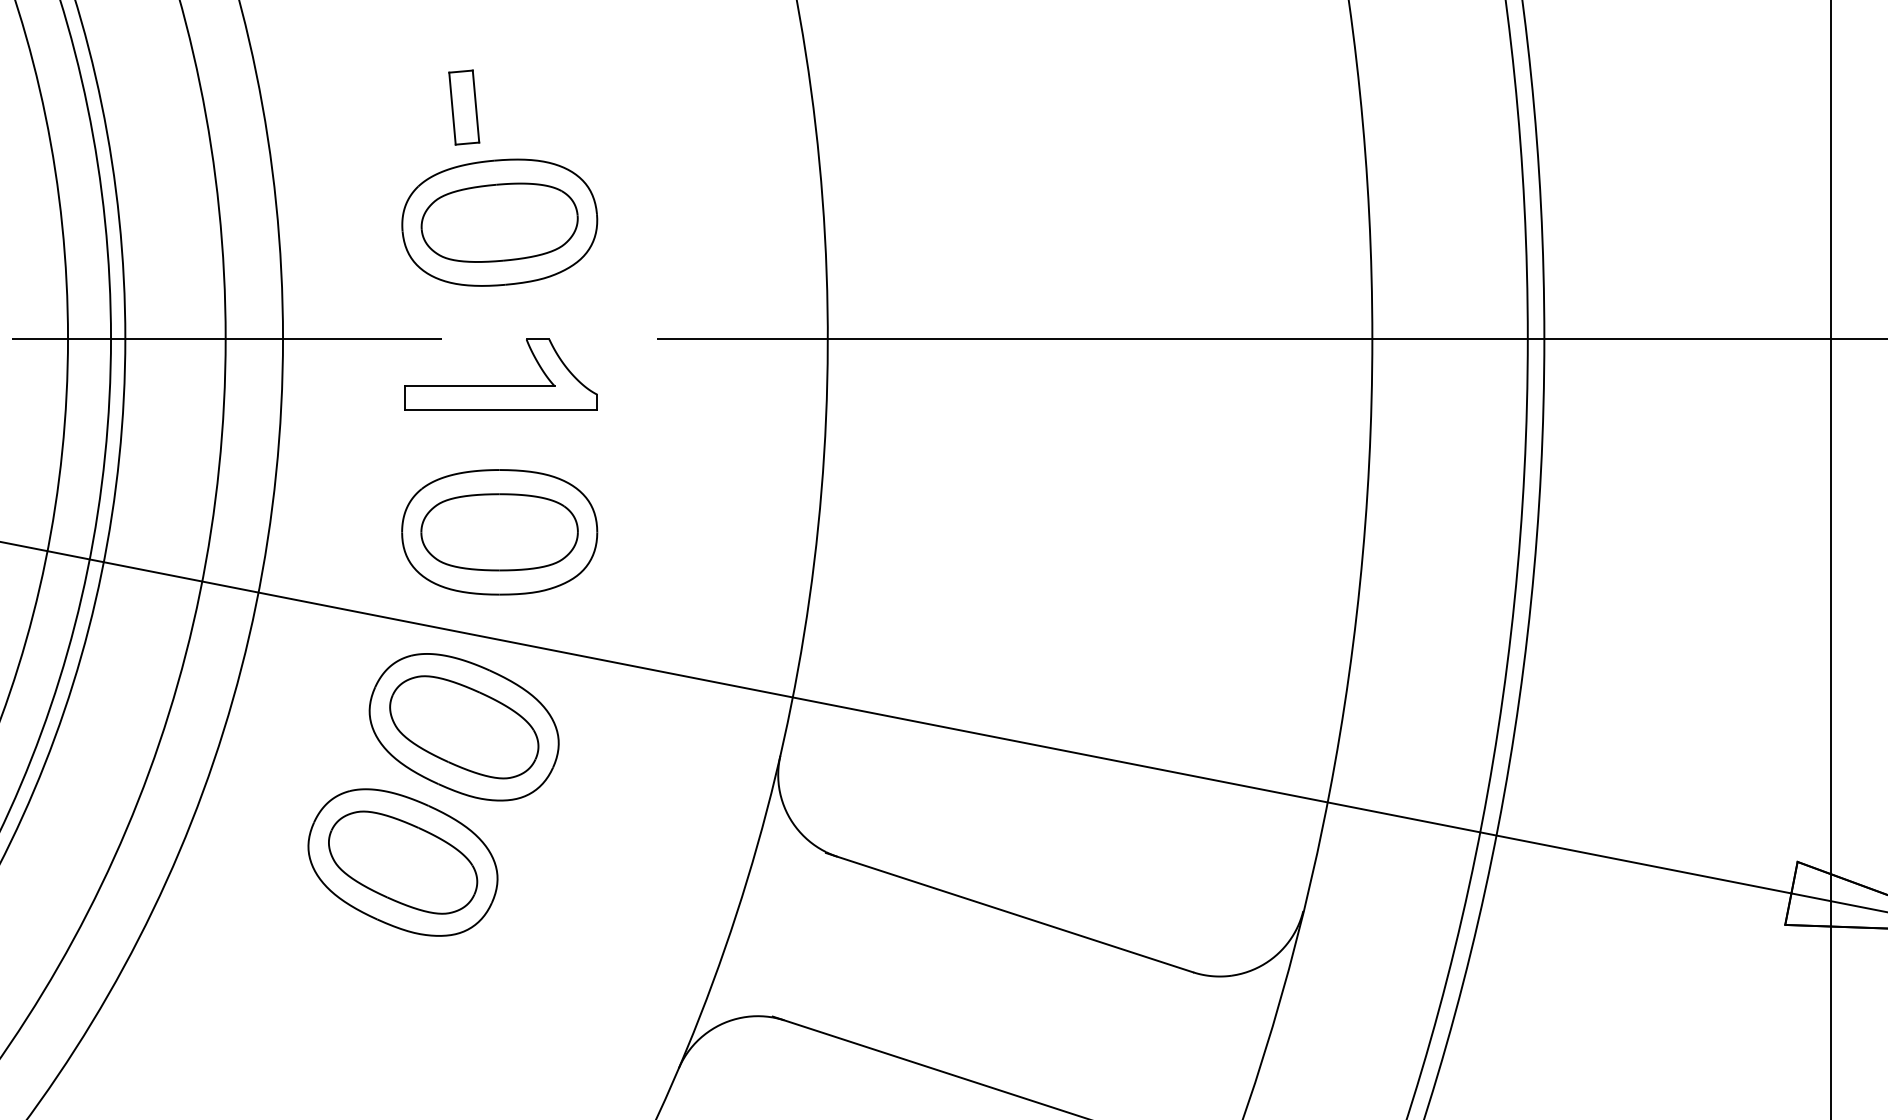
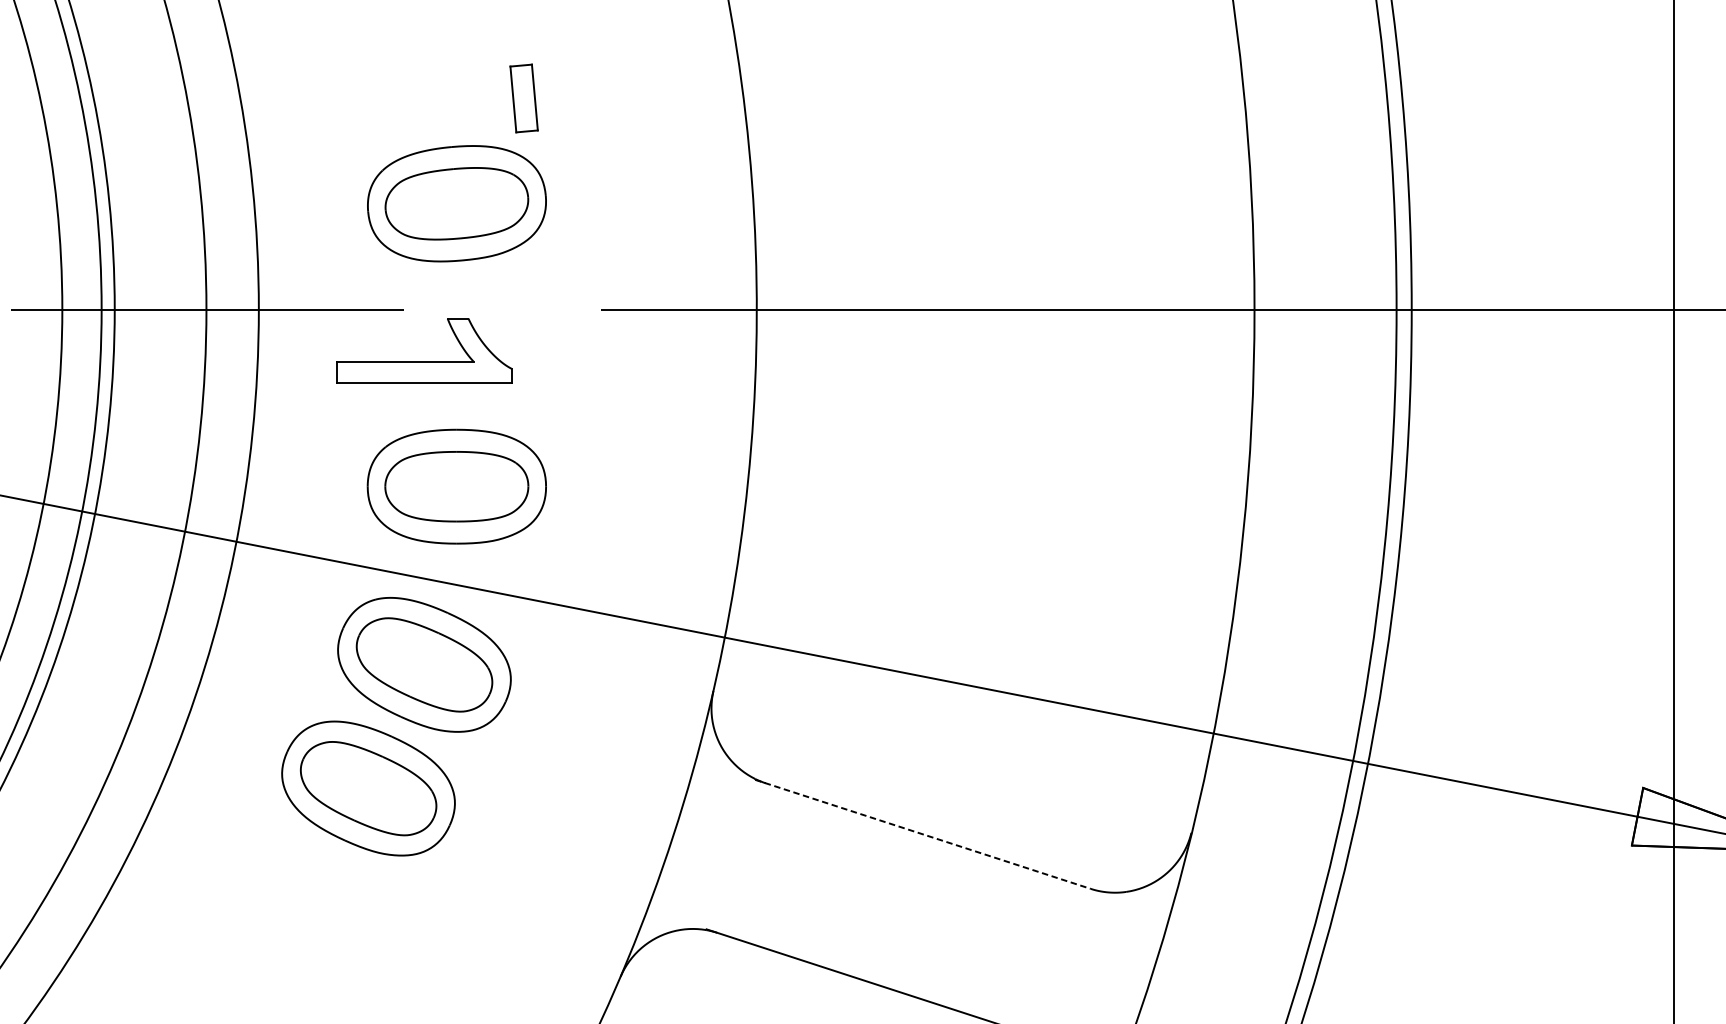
part: (464, 107) -> (524, 98), moved
part: (500, 385) -> (423, 360), moved
line: (1010, 912) -> (923, 834), solid -> dashed

